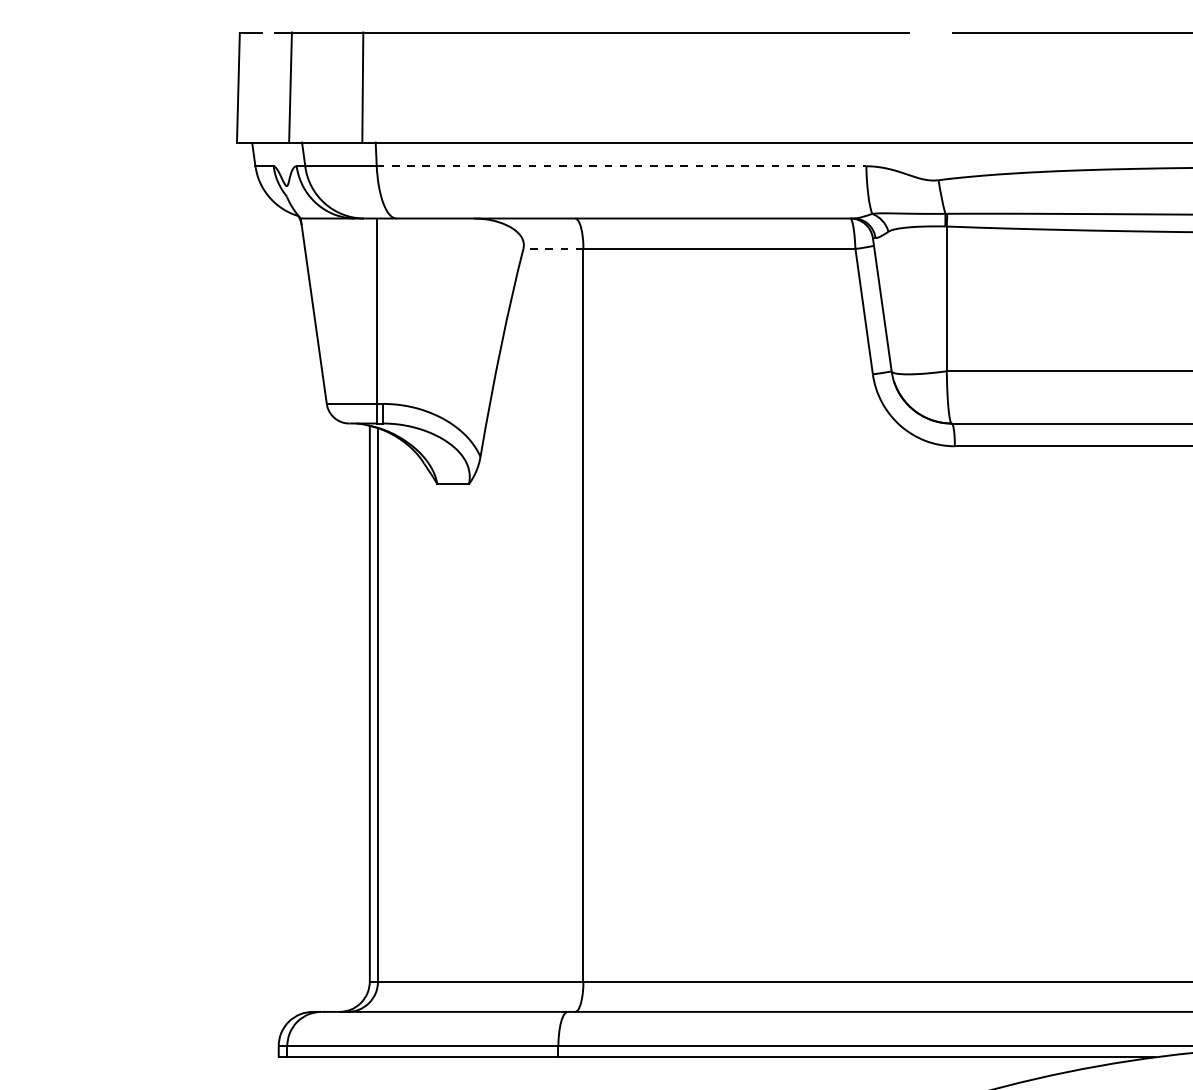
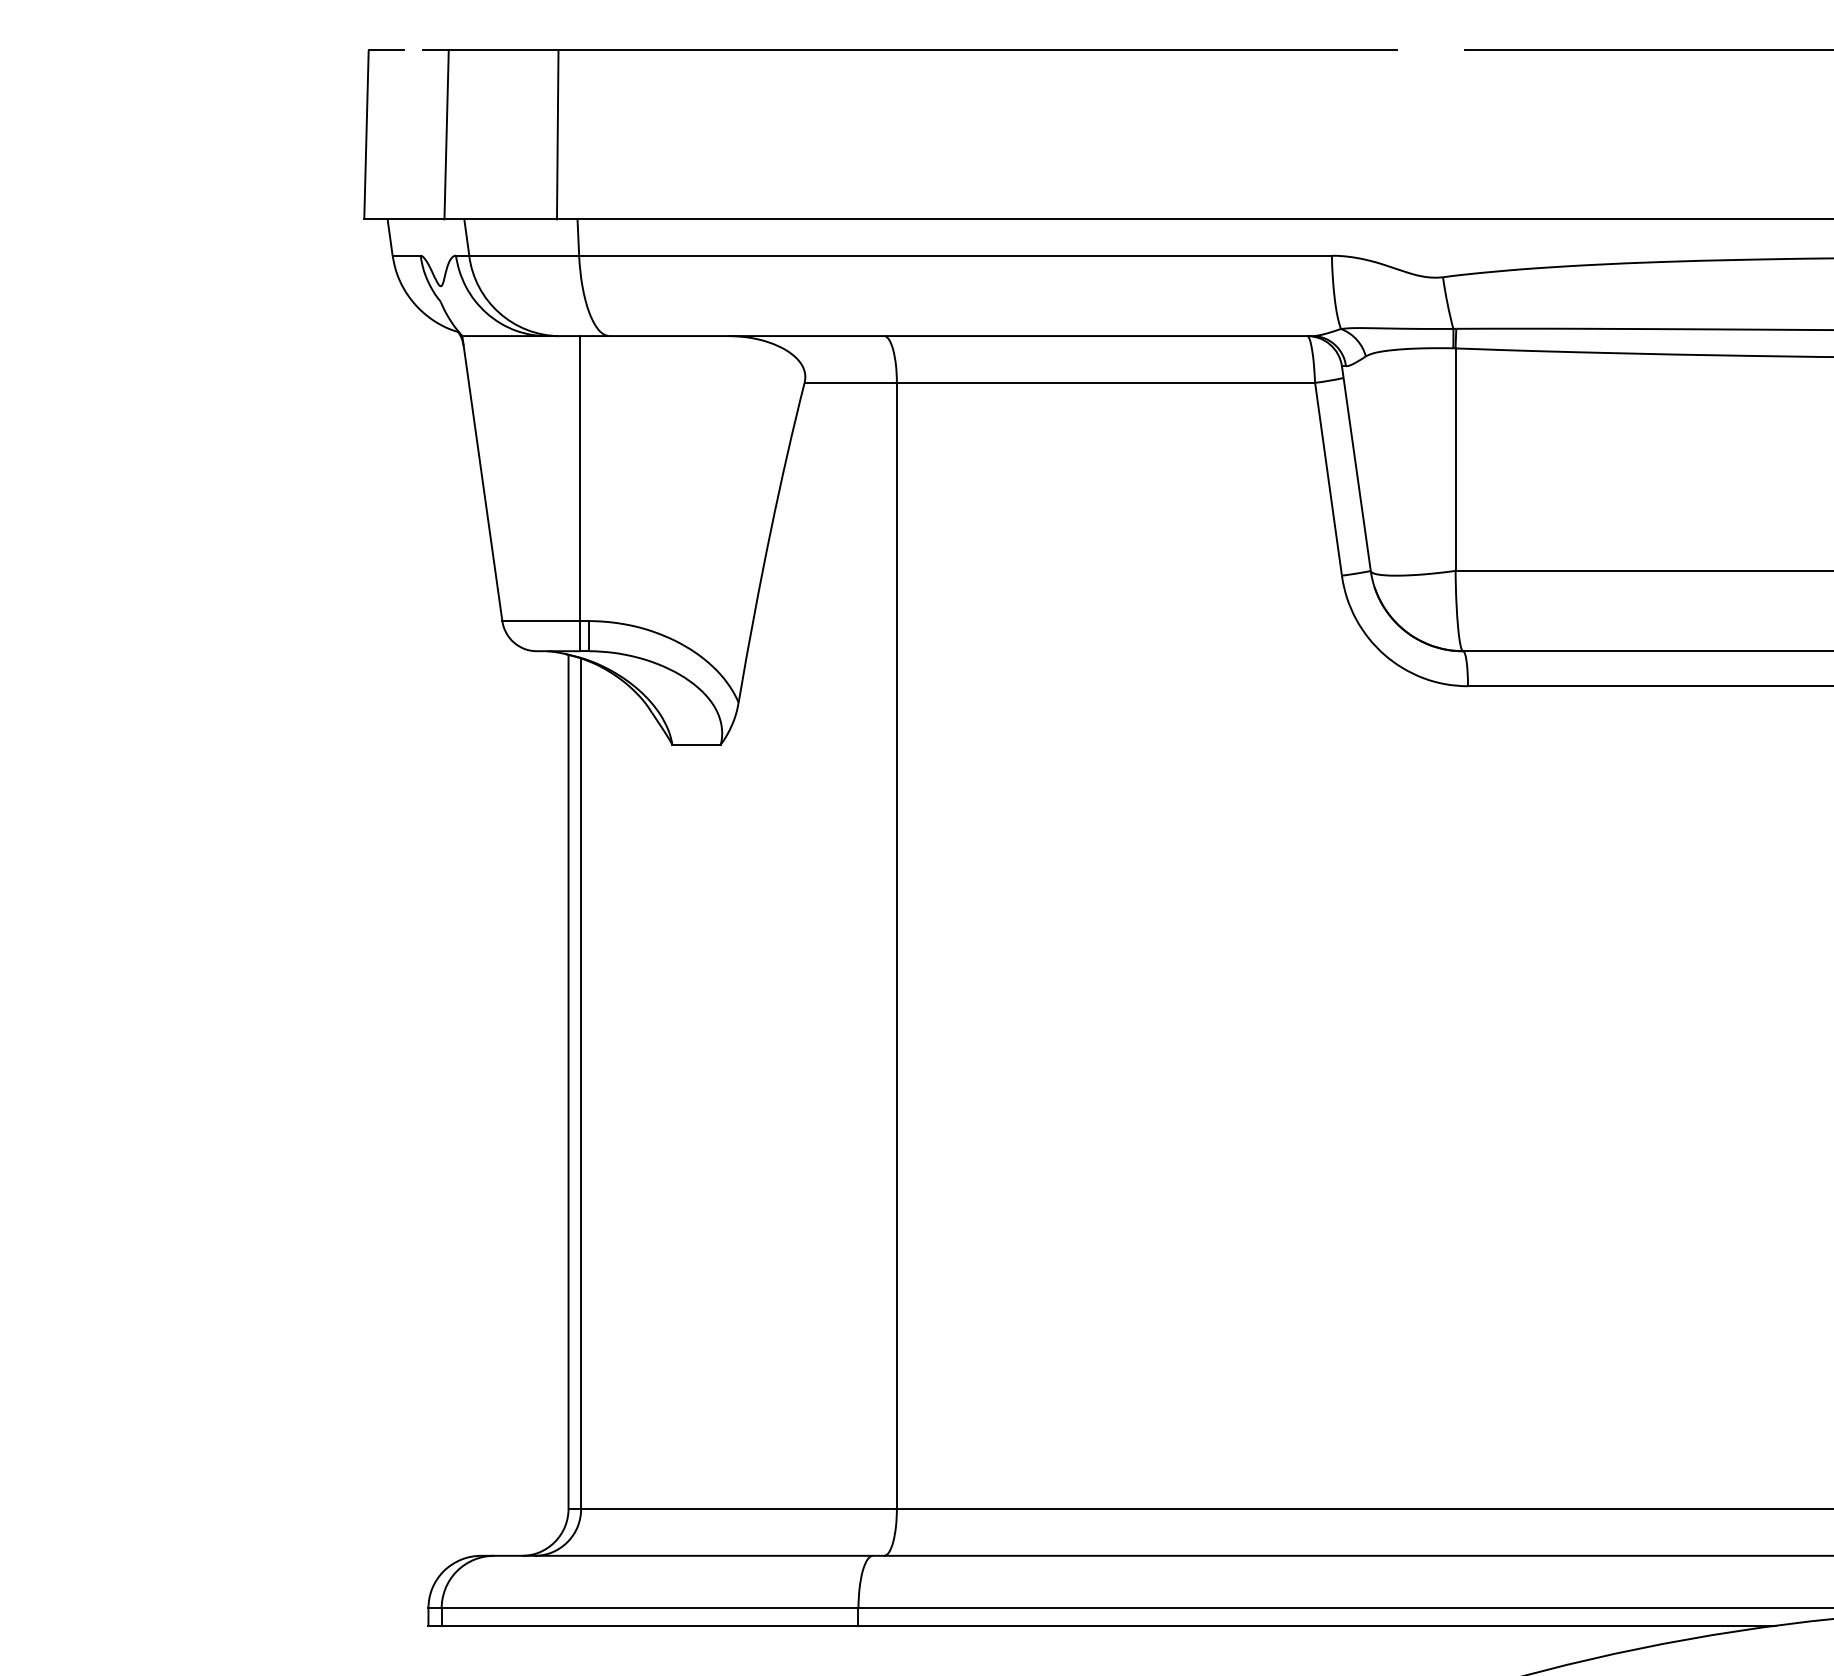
line: (621, 166) -> (955, 256), dashed -> solid
line: (553, 248) -> (850, 382), dashed -> solid

